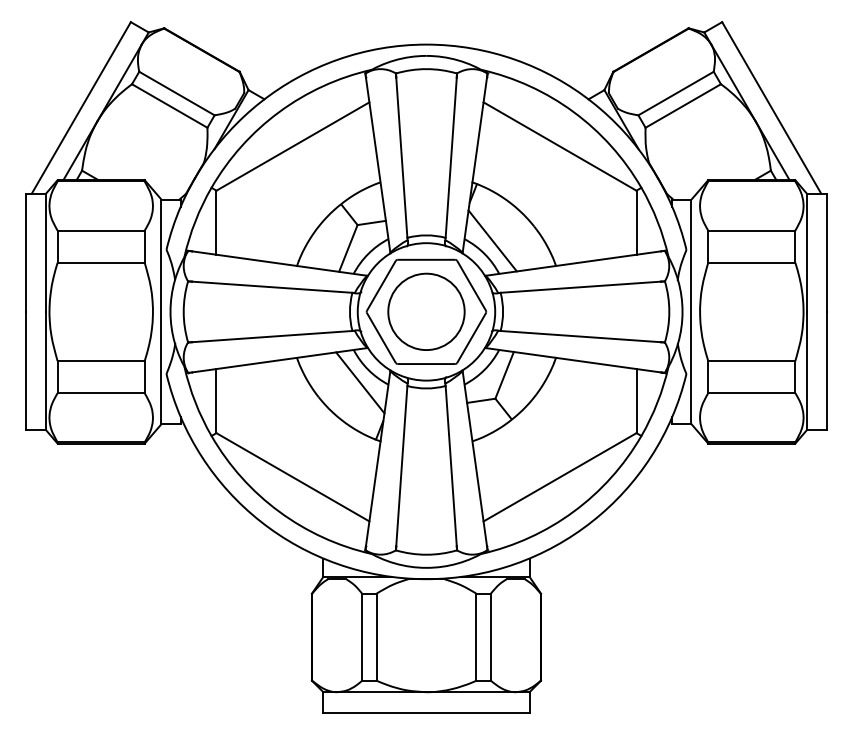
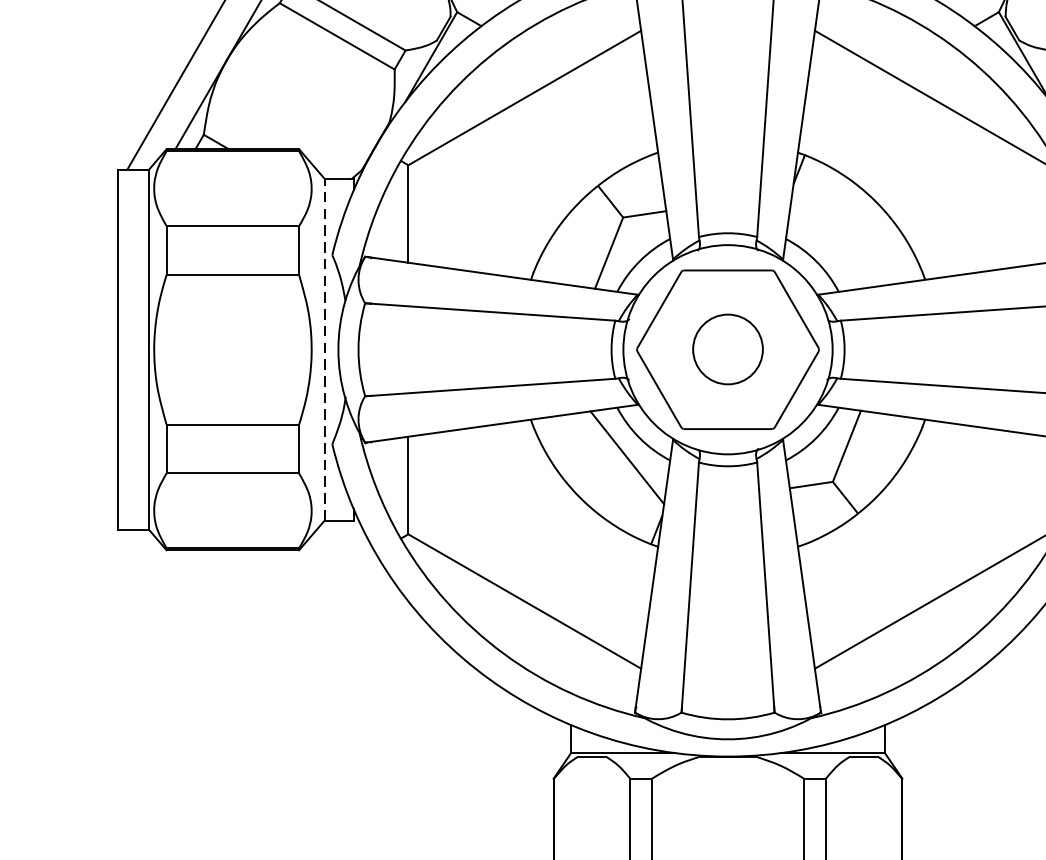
line: (492, 240) -> (828, 241), removed
line: (161, 311) -> (324, 349), solid -> dashed
circle: (426, 311) -> (728, 349), size x0.6

